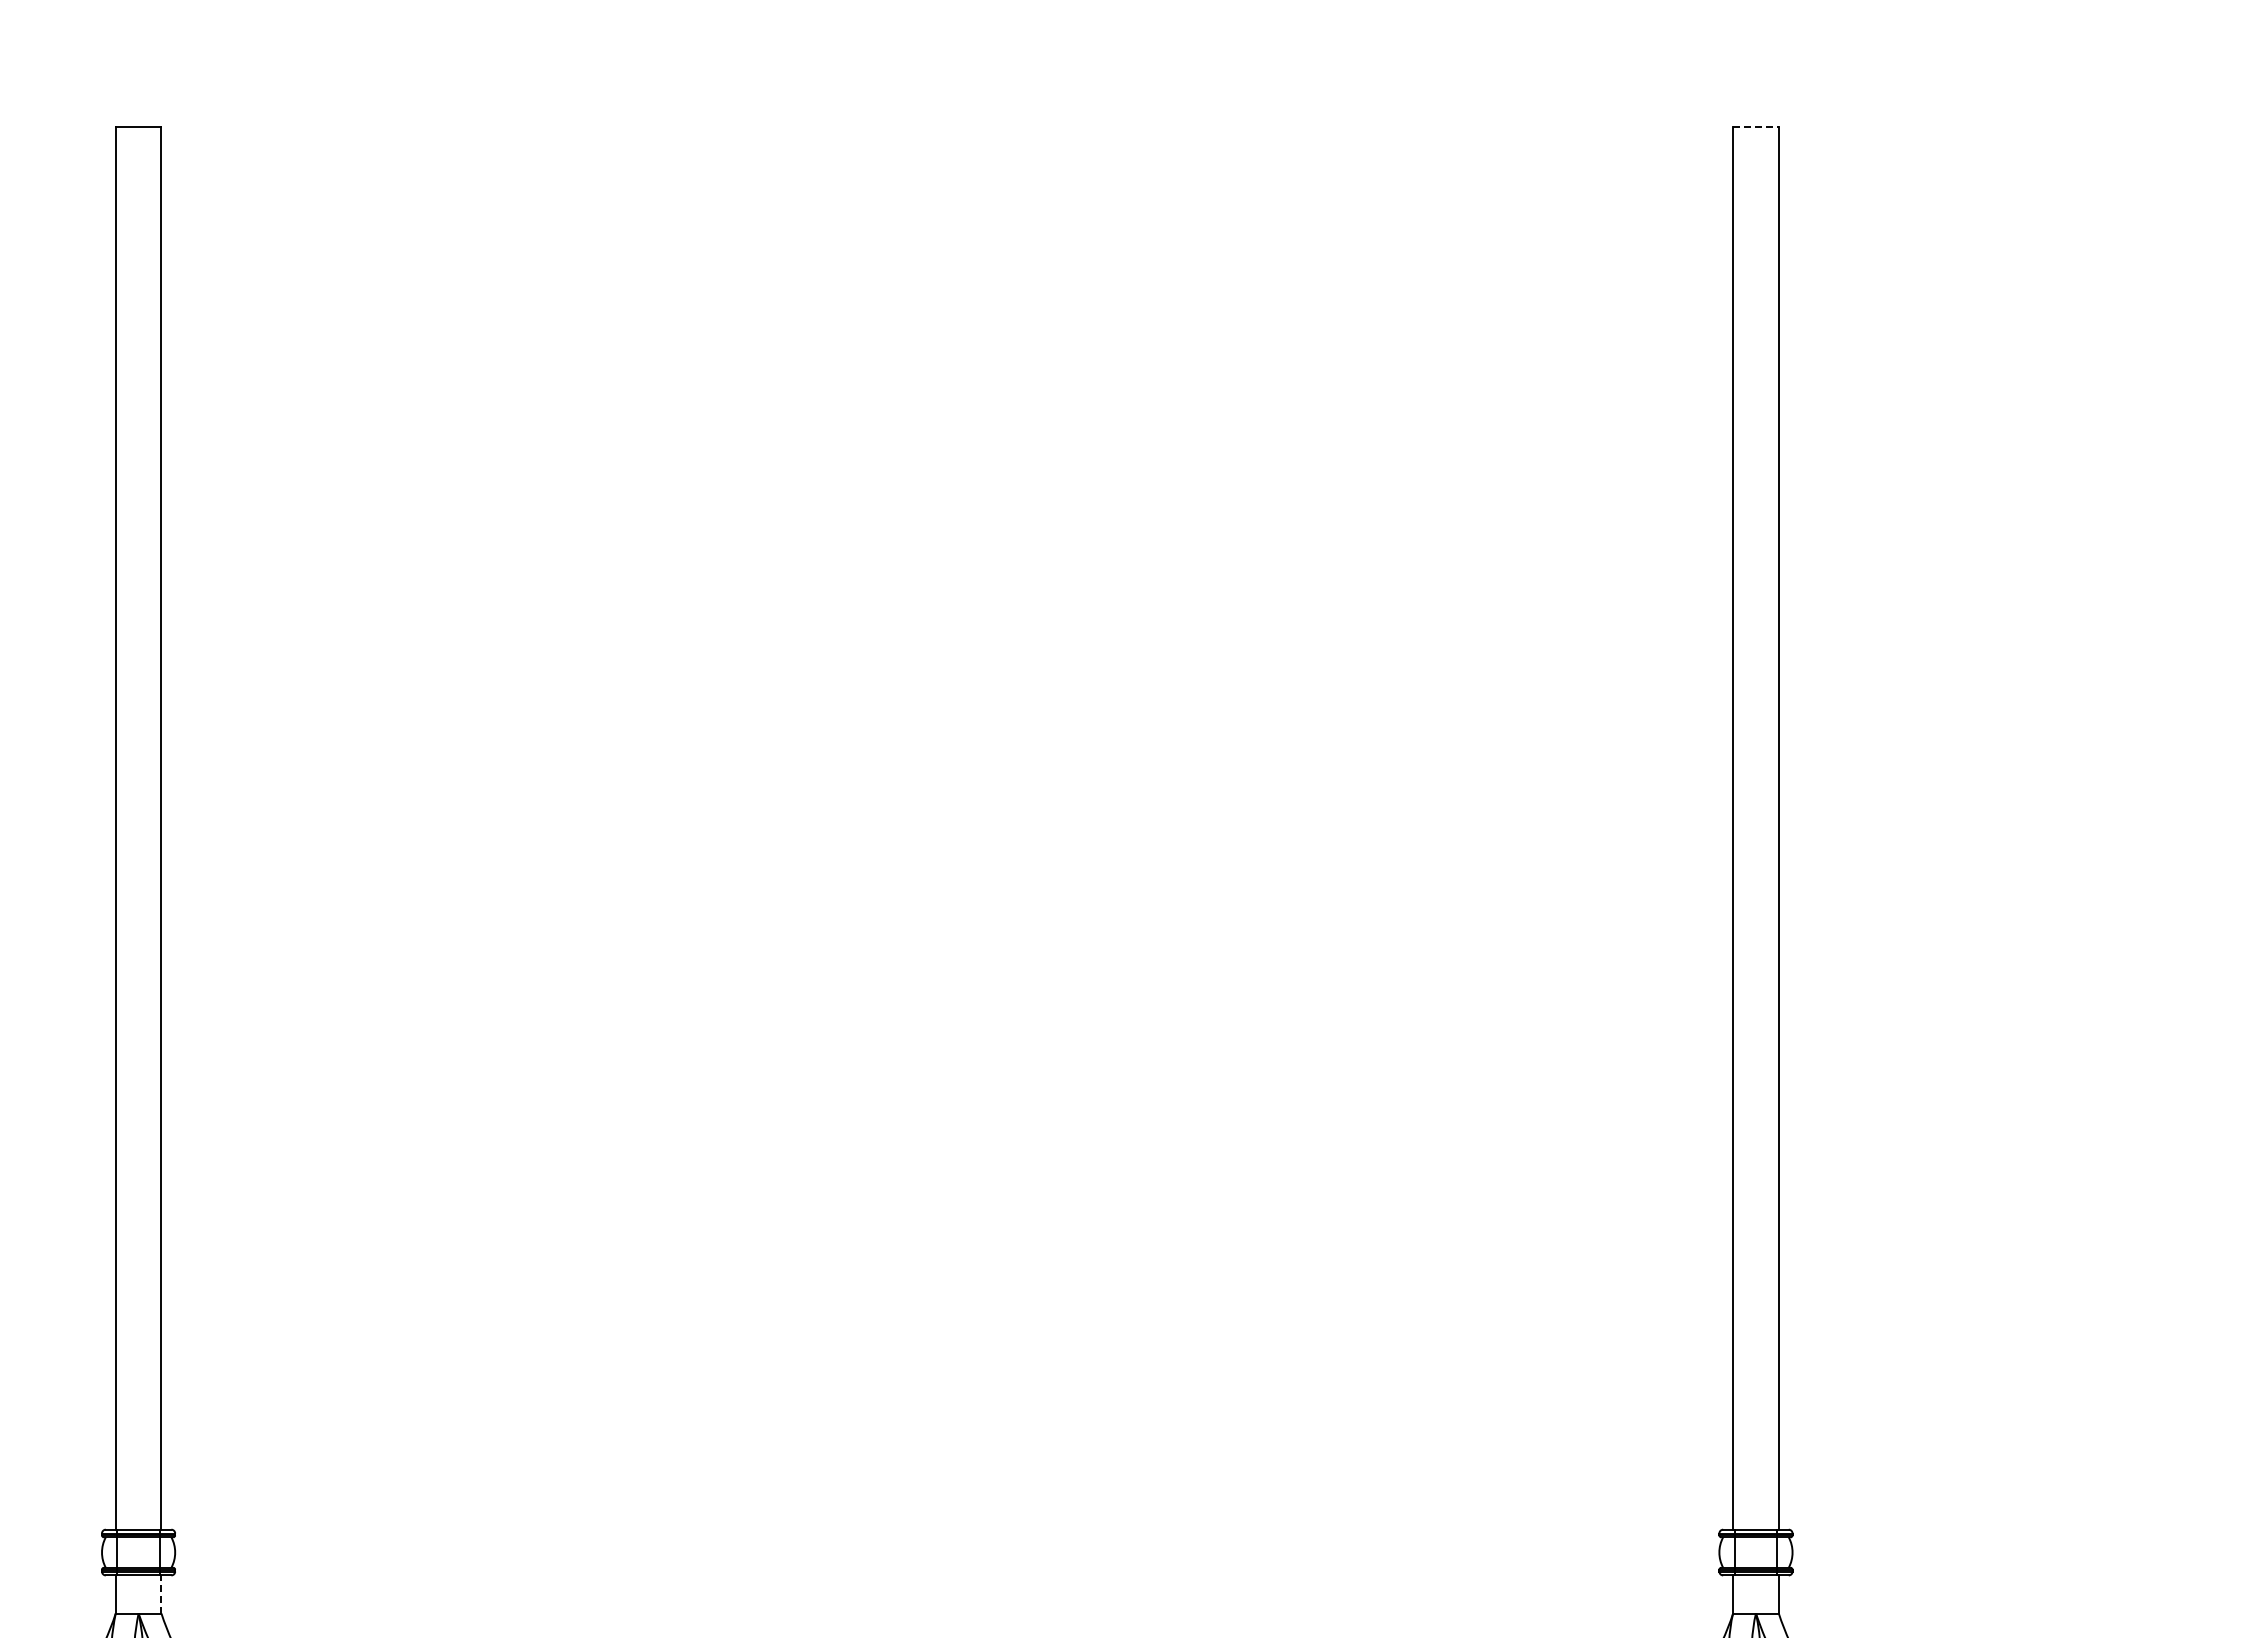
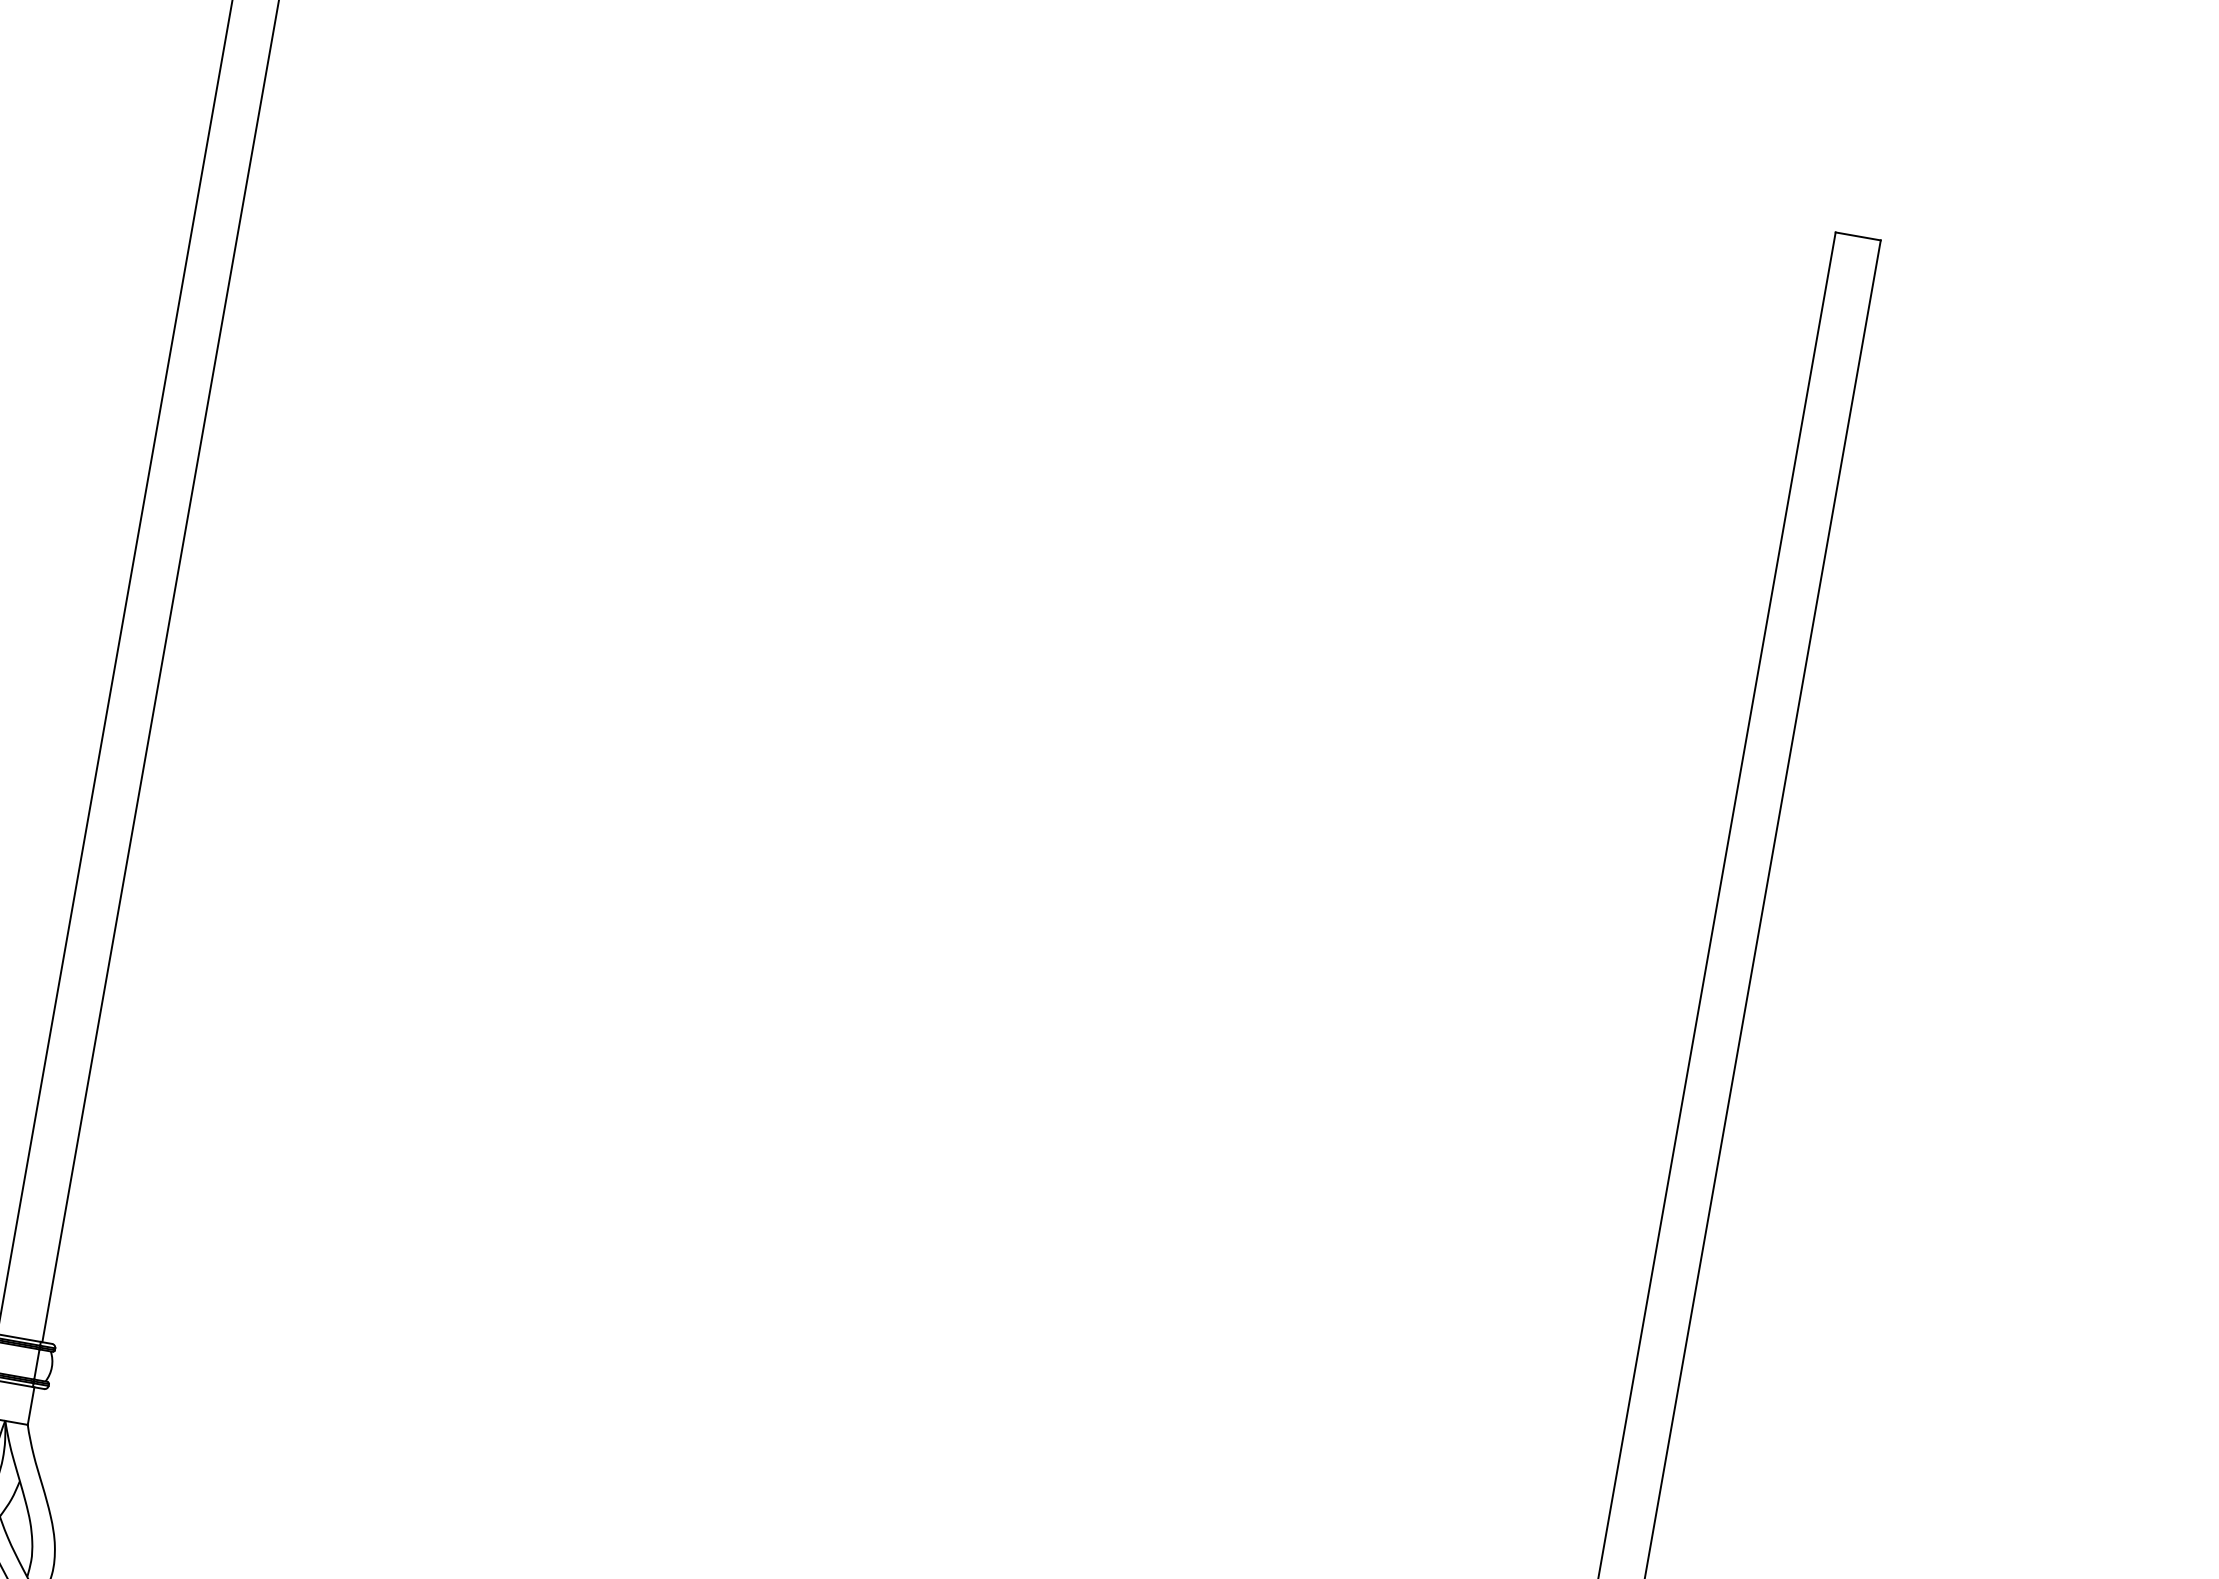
line: (1755, 126) -> (1857, 235), dashed -> solid
line: (161, 1594) -> (31, 1406), dashed -> solid

